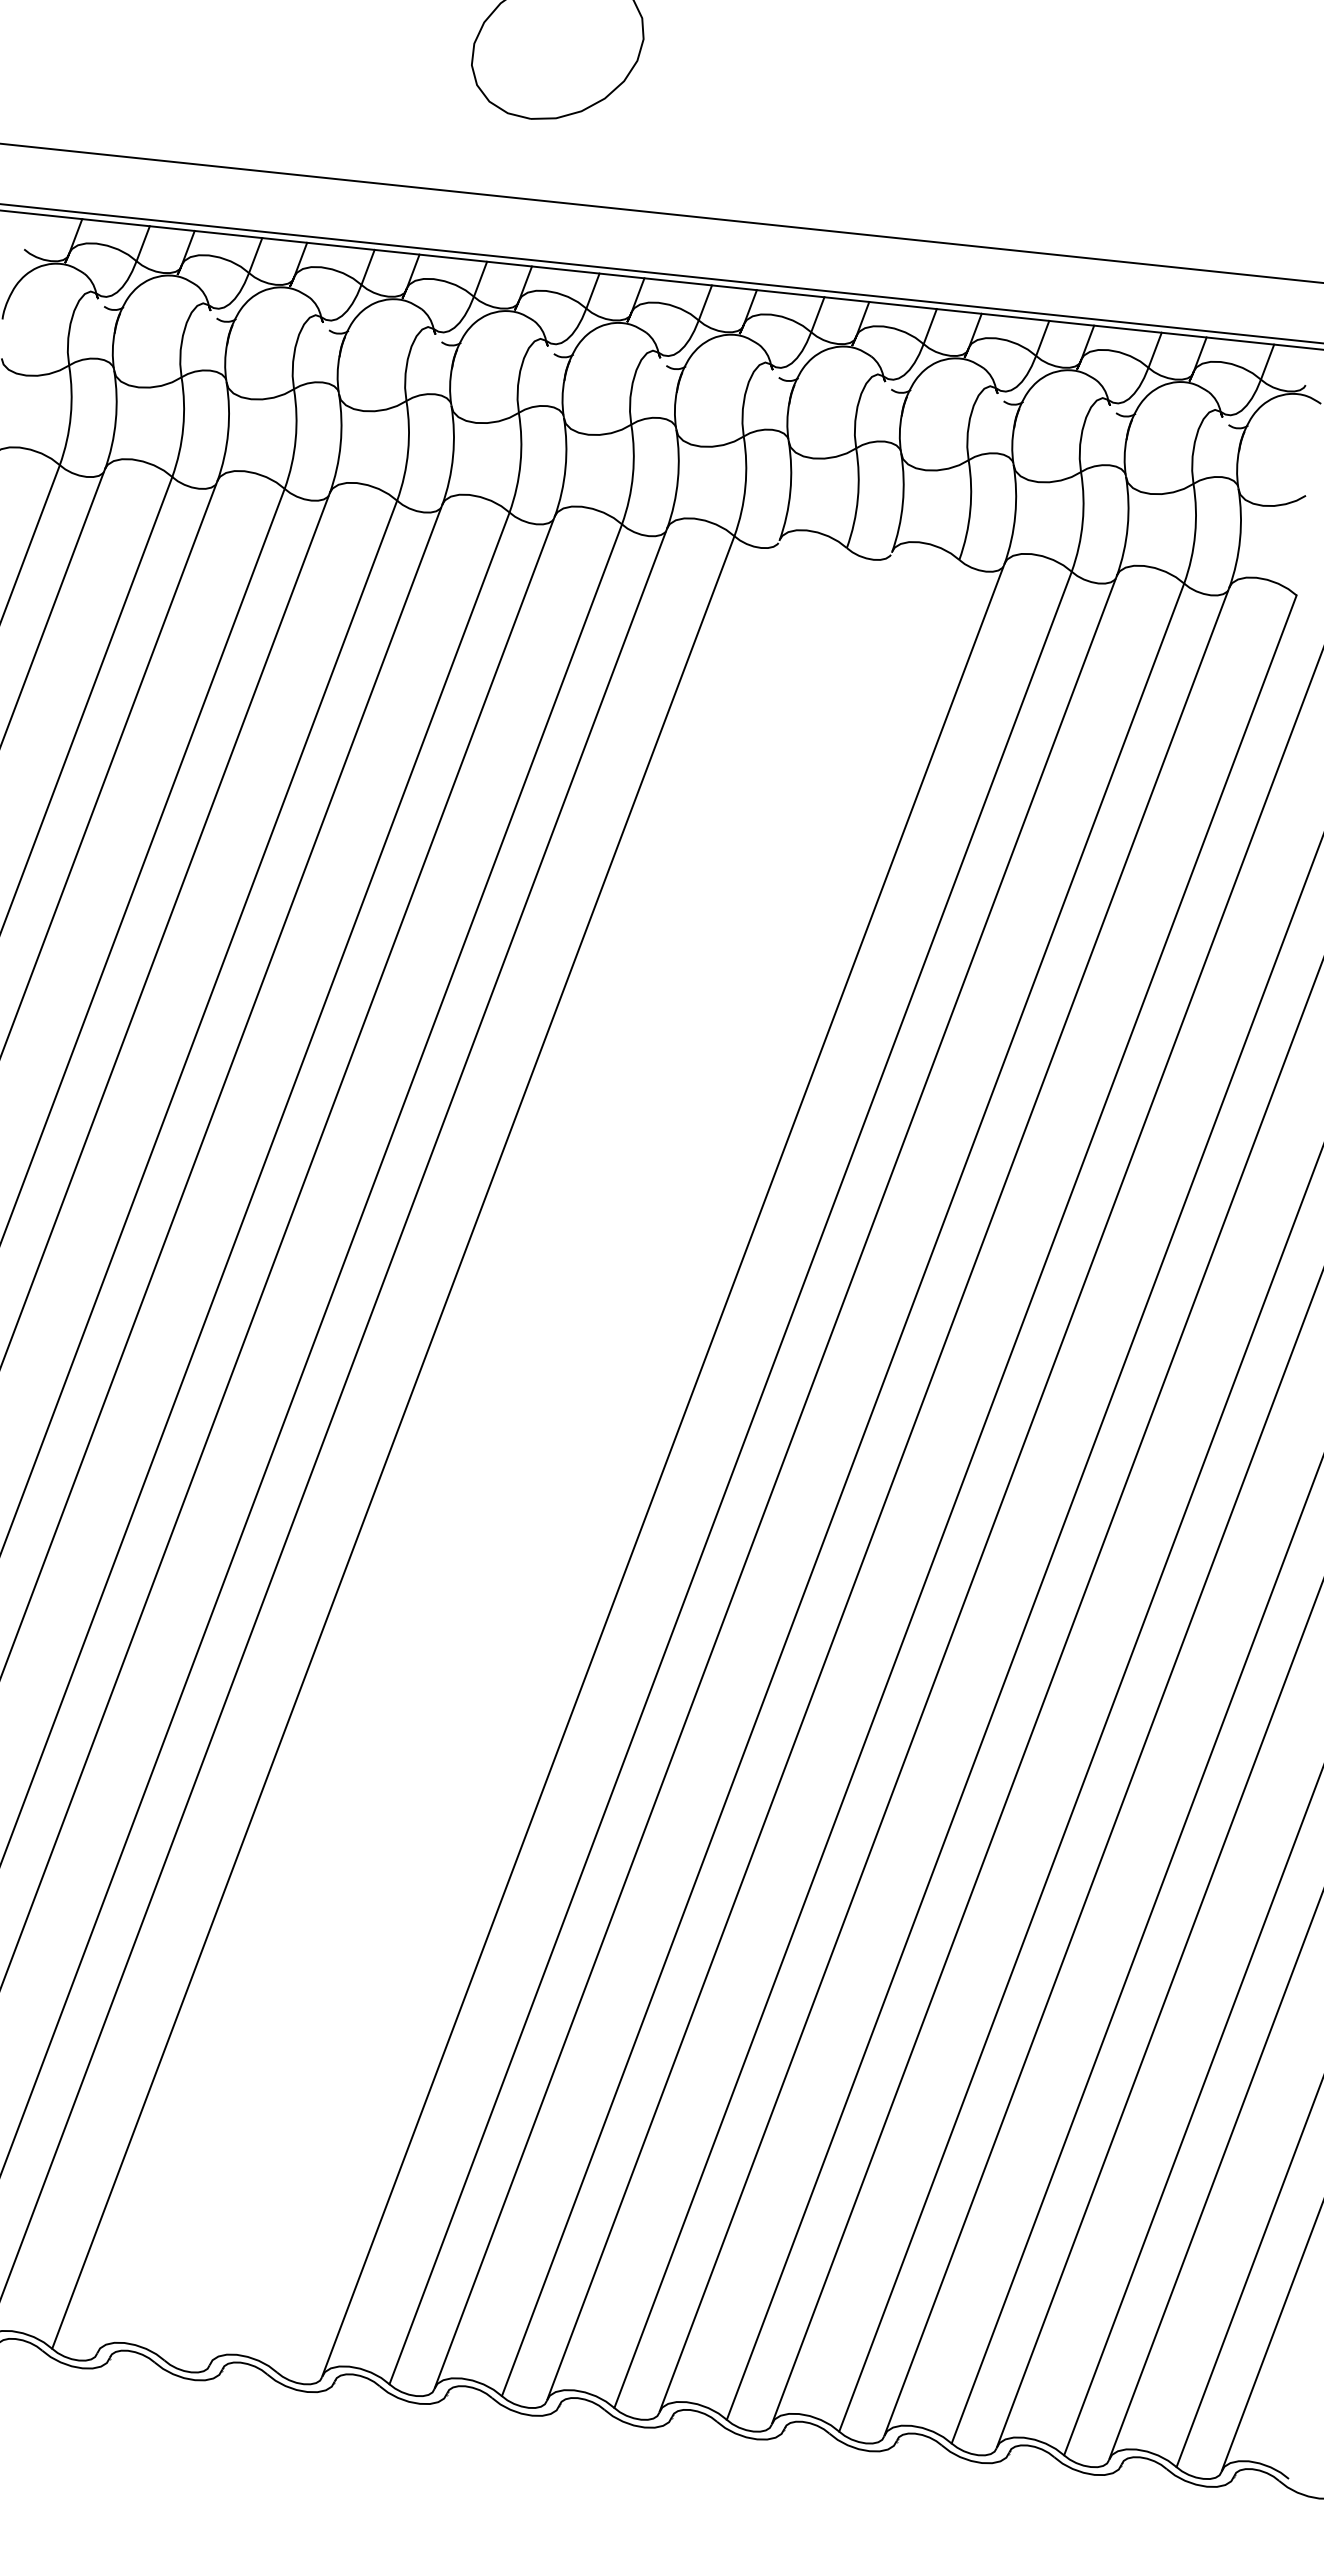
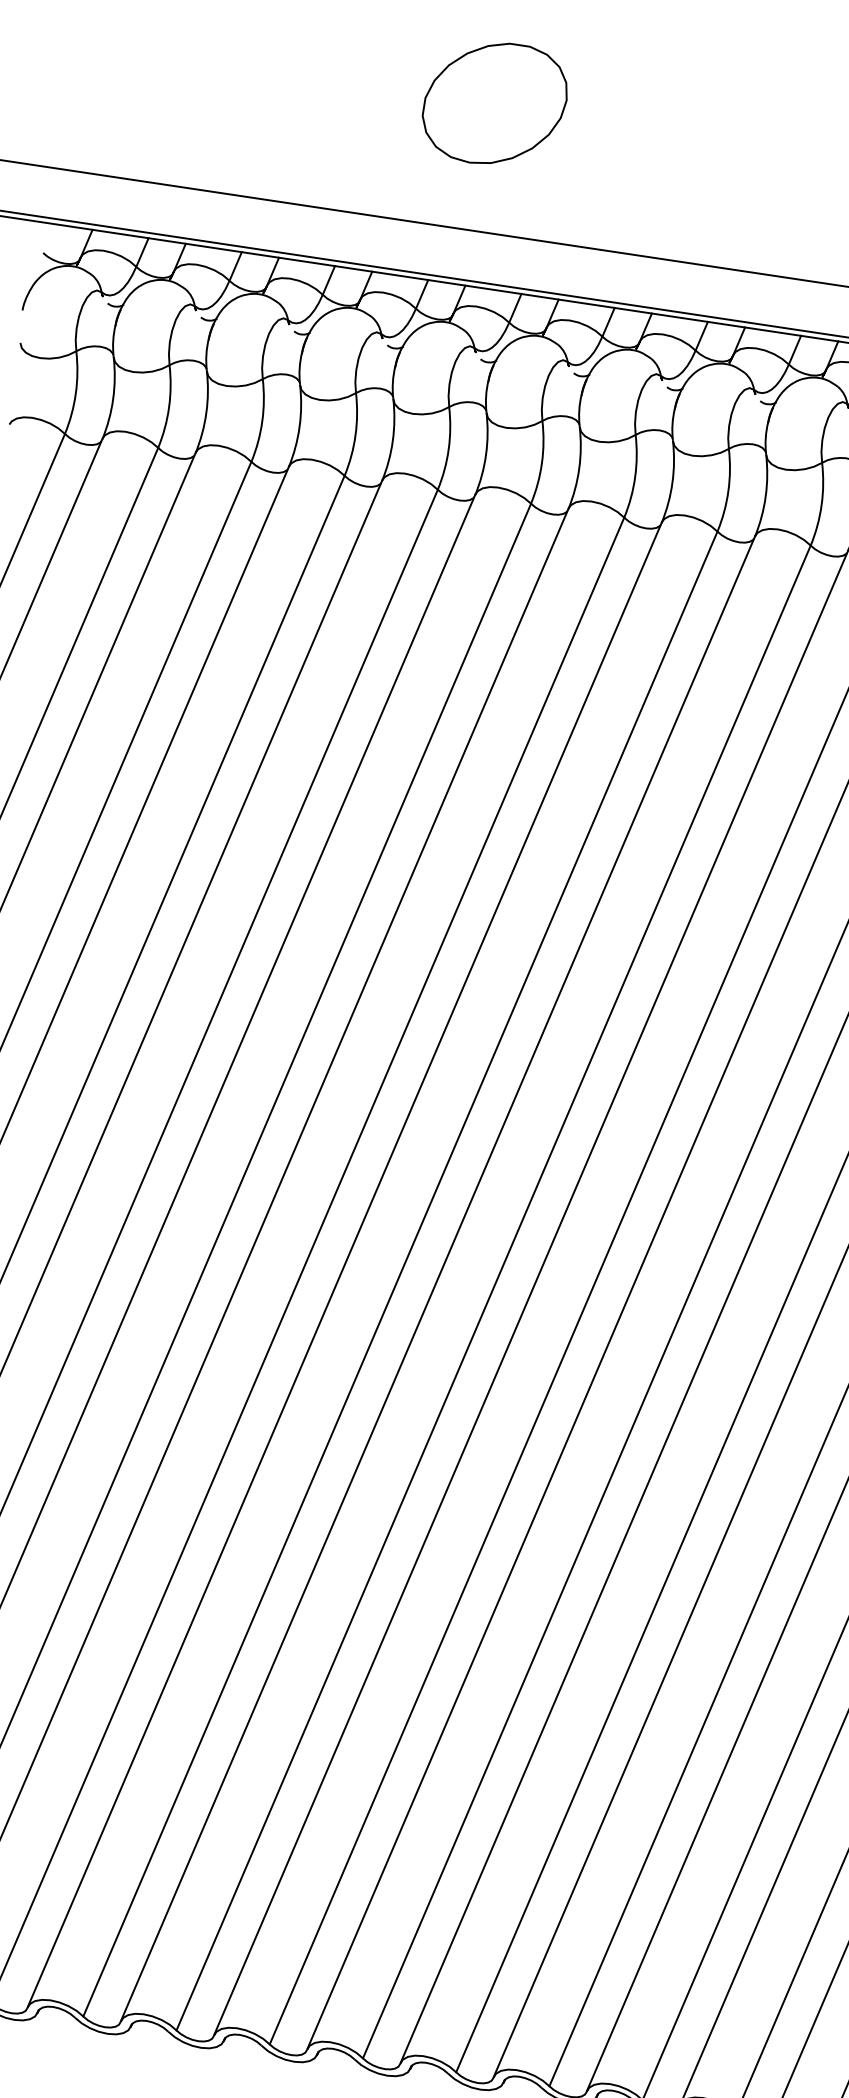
line: (438, 1445) -> (344, 1264), added
line: (505, 1454) -> (400, 1274), added
line: (550, 1457) -> (437, 1278), added
line: (618, 1465) -> (493, 1287), added

